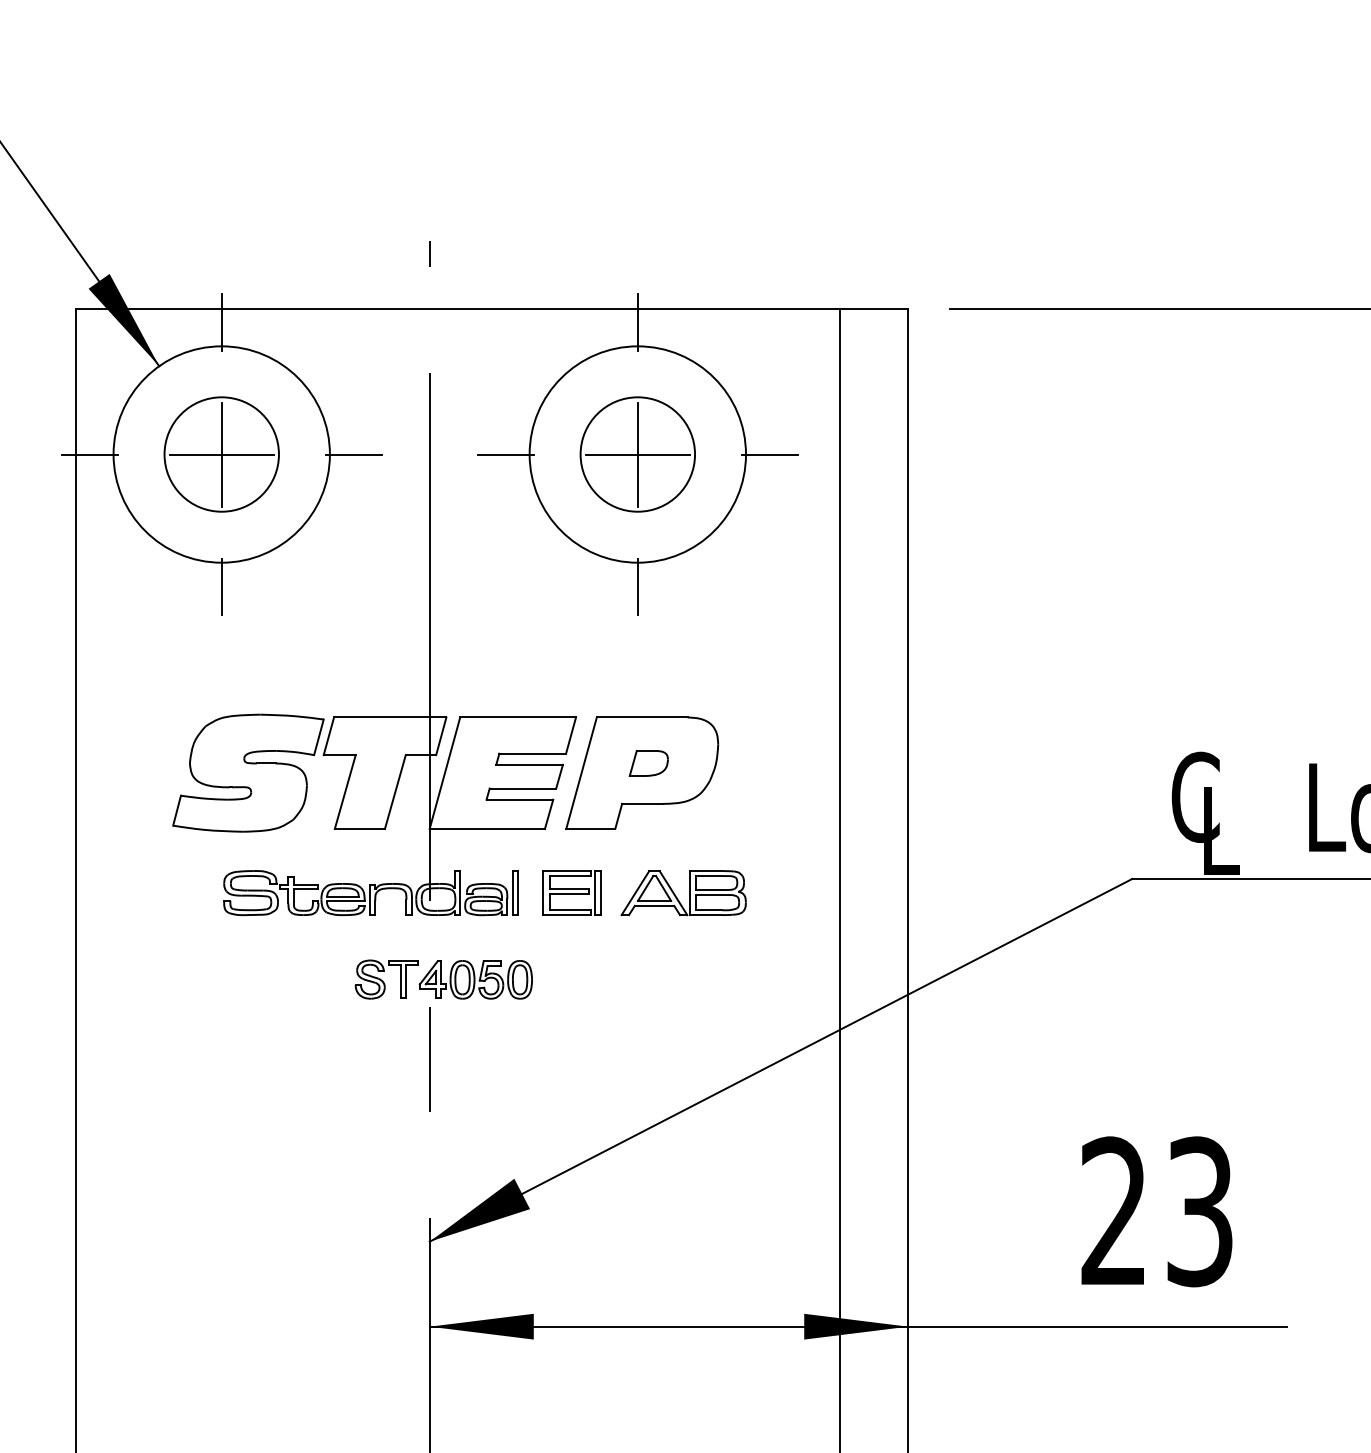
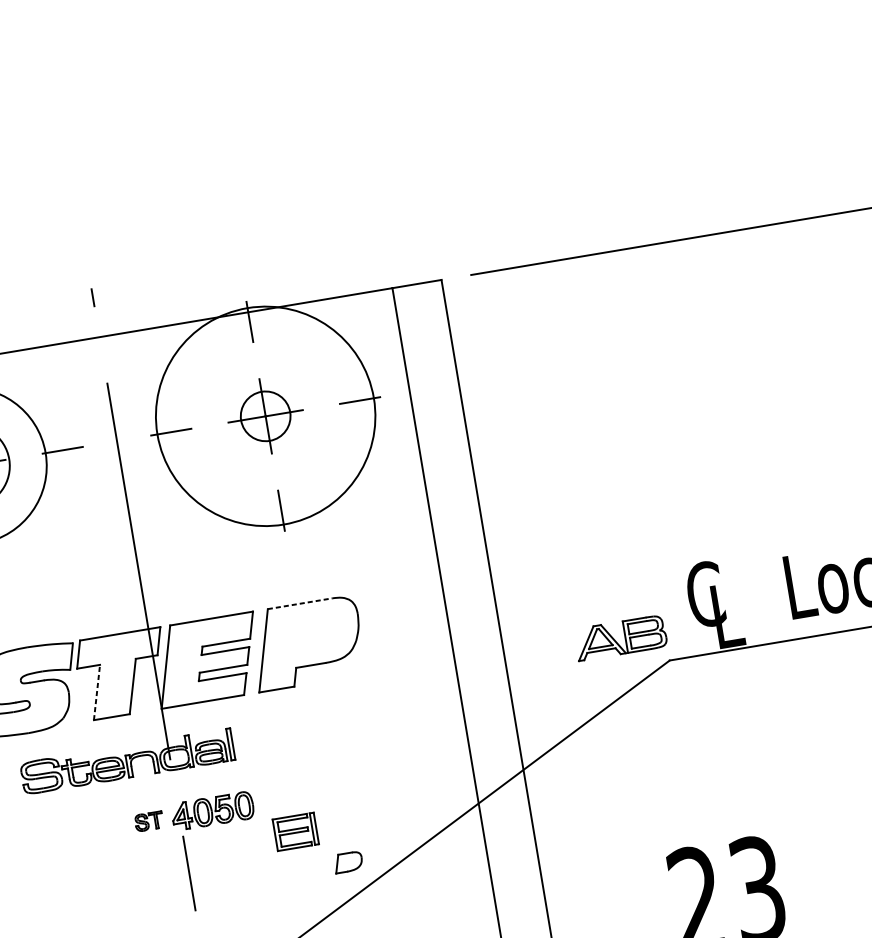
circle: (637, 454) -> (265, 416), size x0.6
circle: (637, 454) -> (265, 416), size x1.4
line: (642, 717) -> (300, 603), solid -> dashed
part: (648, 762) -> (348, 861), moved
line: (345, 791) -> (97, 692), solid -> dashed
part: (571, 892) -> (295, 831), moved
part: (683, 893) -> (620, 638), moved
part: (386, 979) -> (148, 821), size x0.6

